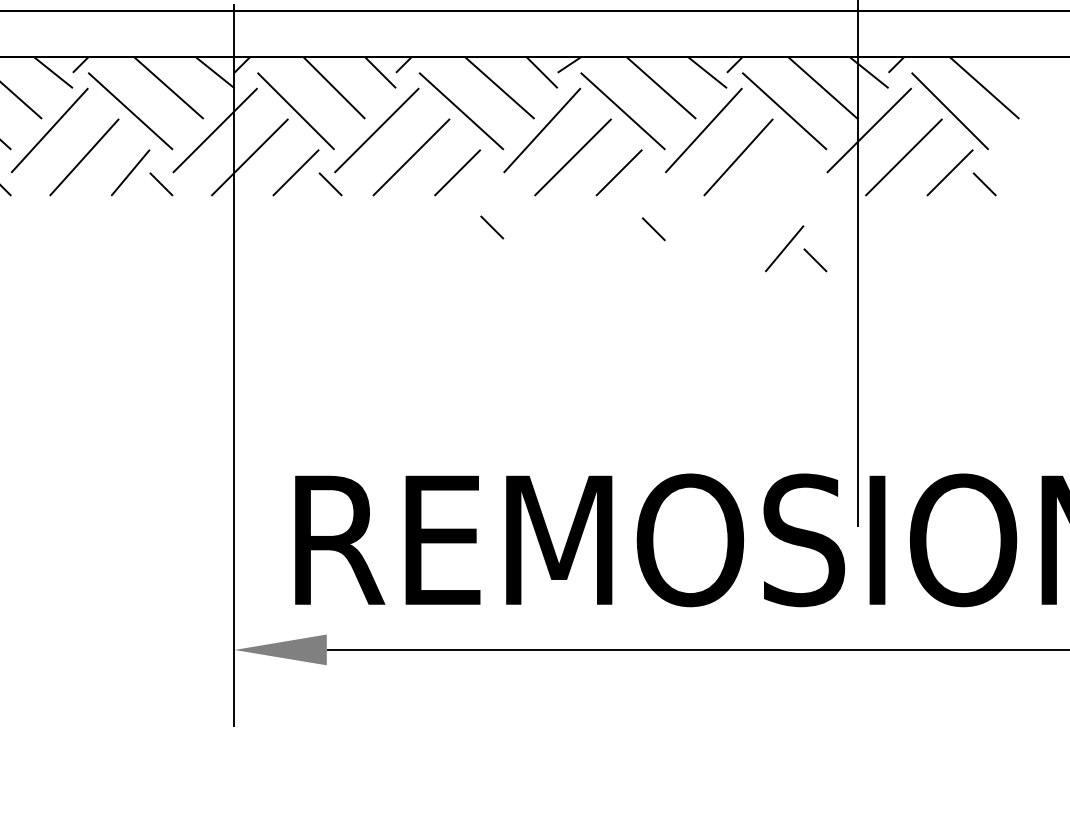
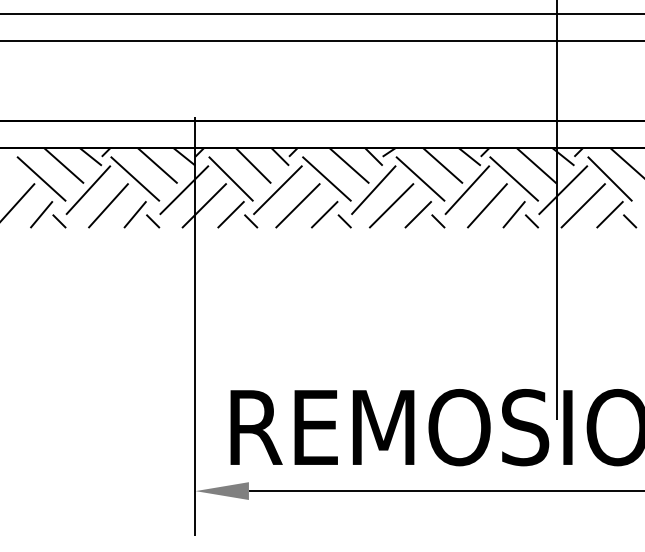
line: (491, 227) -> (344, 221), moved
line: (654, 229) -> (438, 221), moved
part: (795, 248) -> (520, 214), moved

